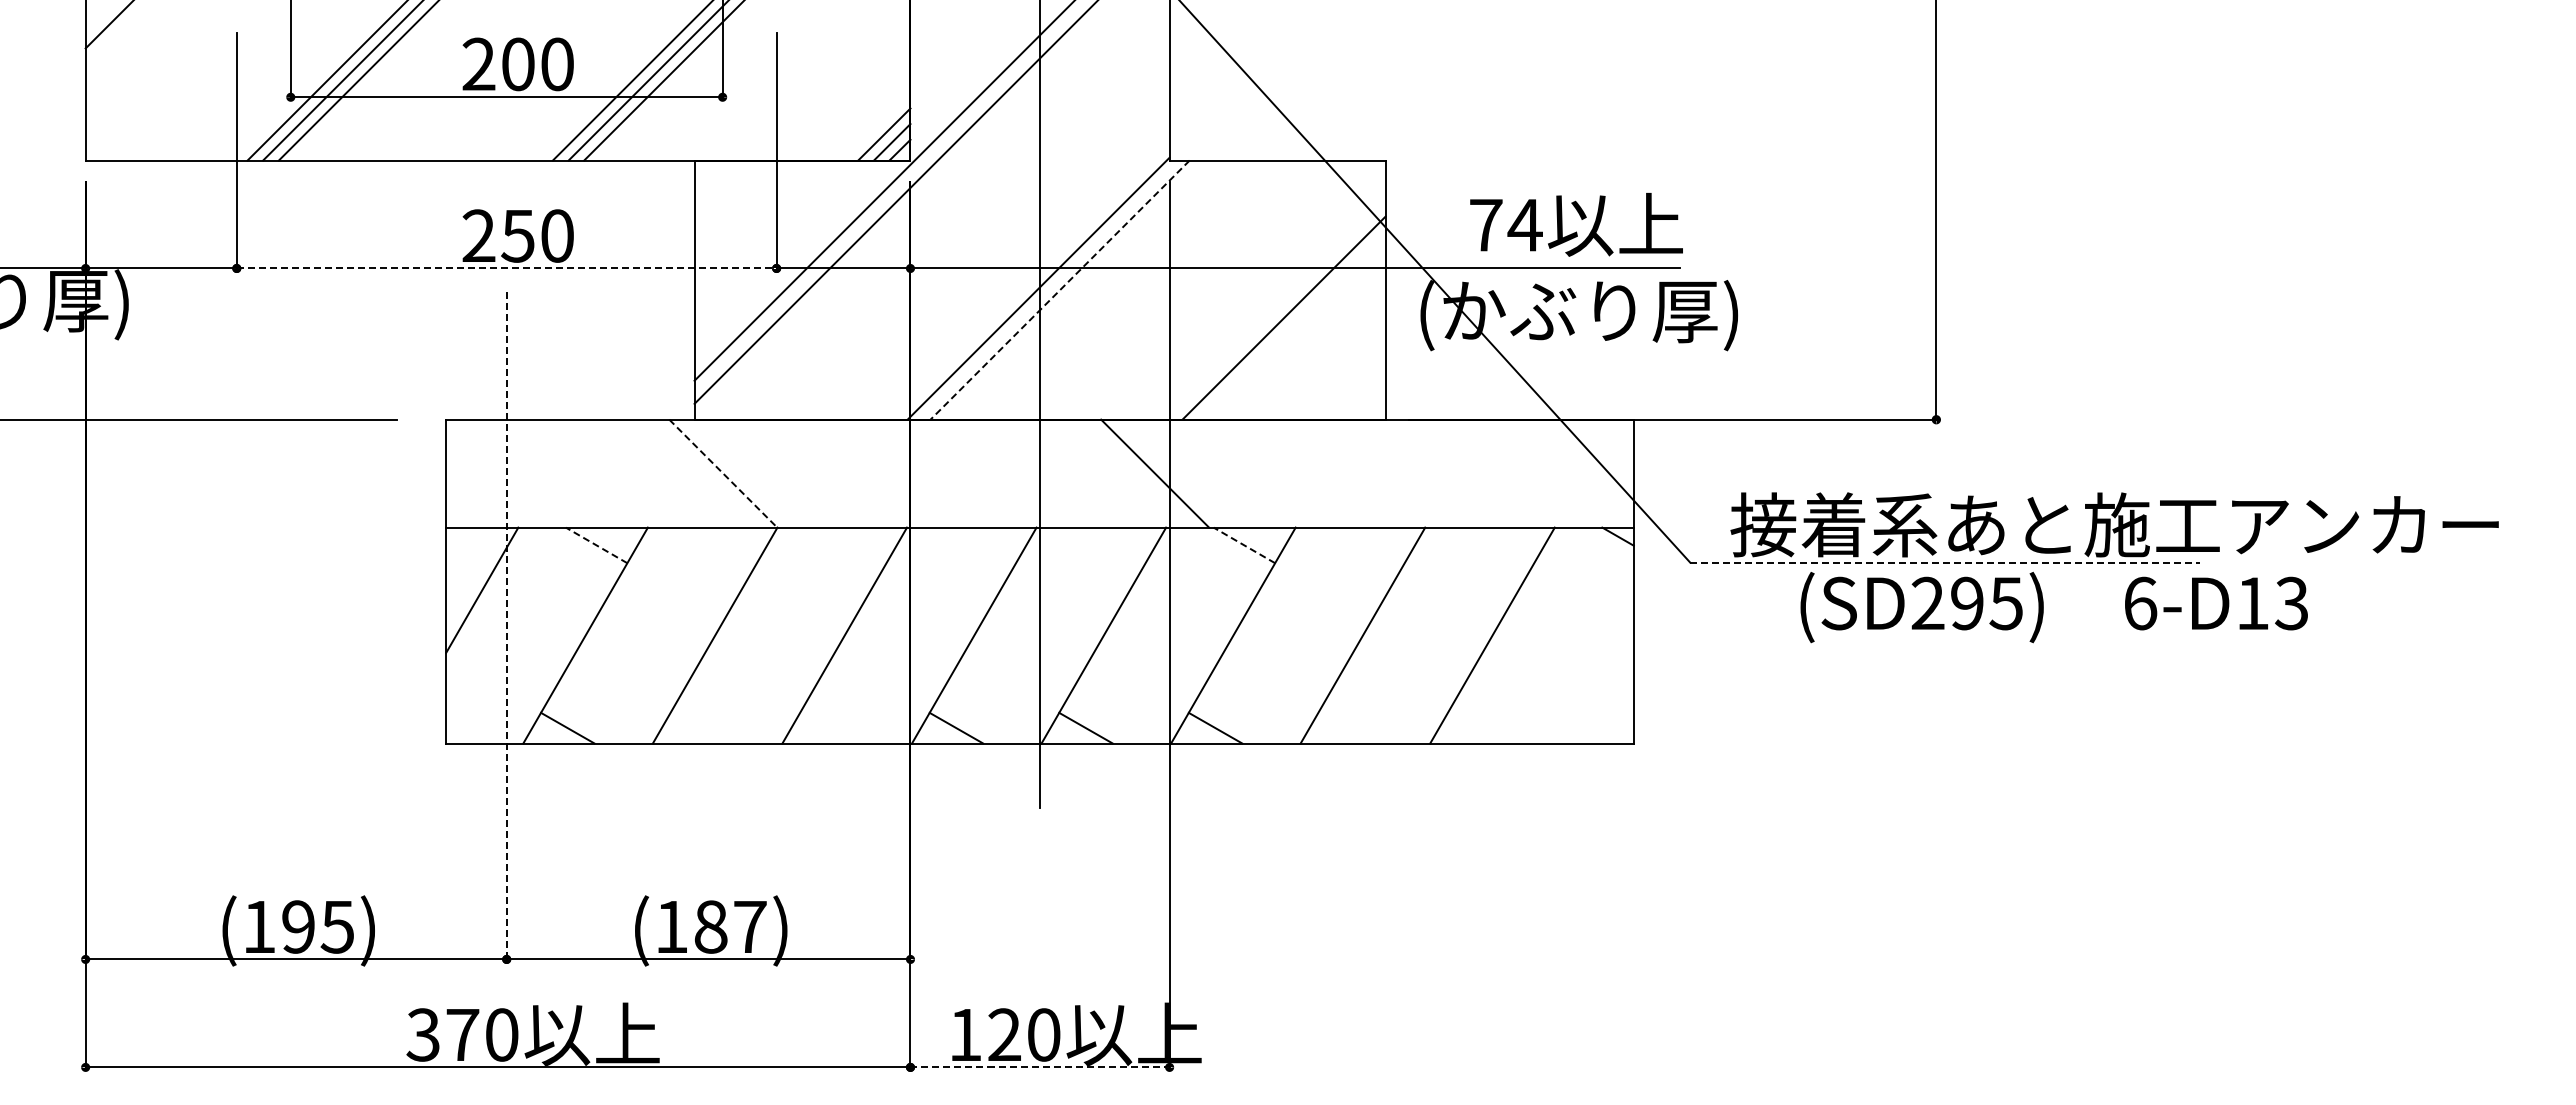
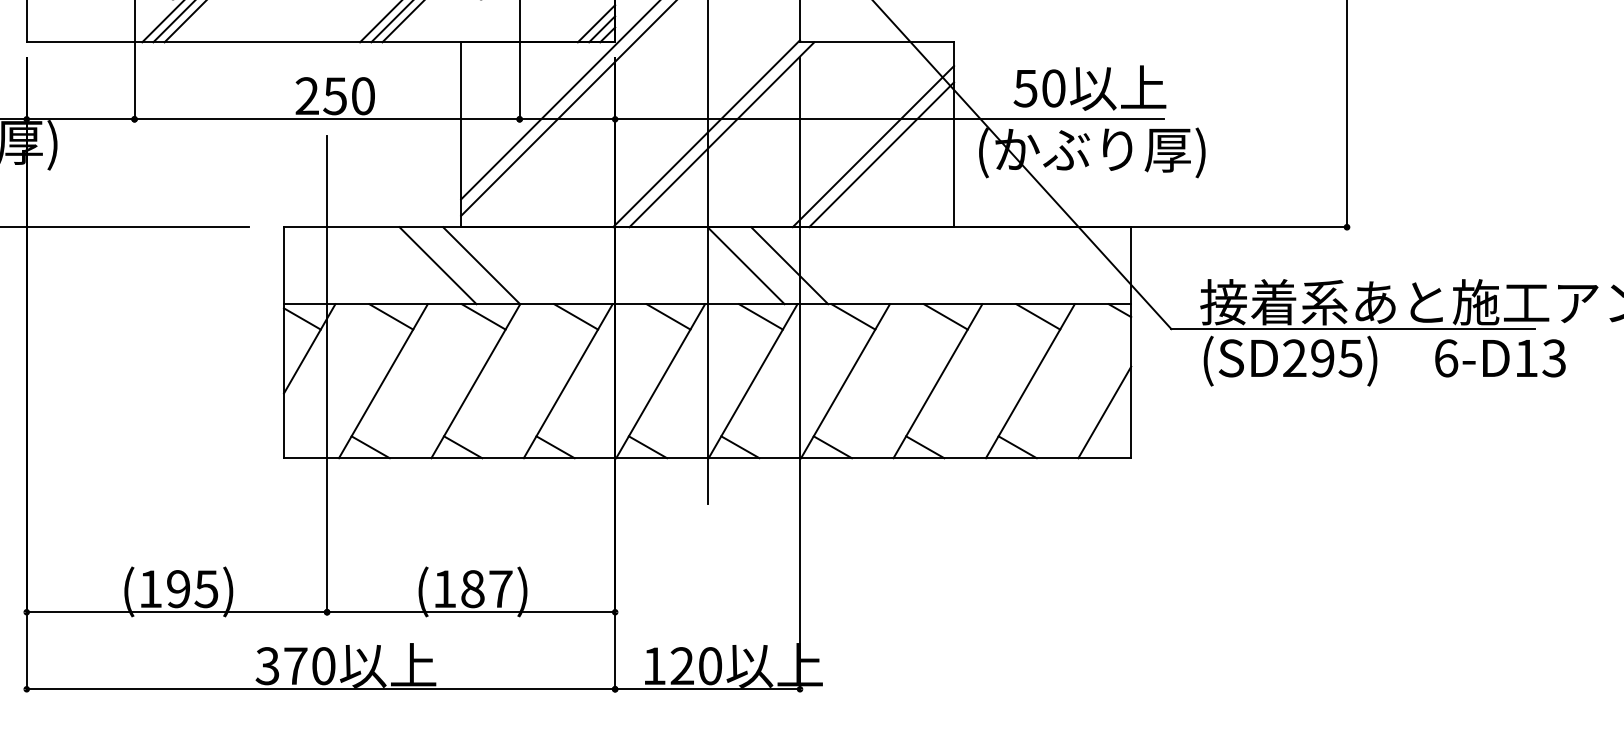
text: (1505, 225) -> (1039, 88), 74 -> 50
line: (506, 268) -> (326, 119), dashed -> solid
line: (1059, 290) -> (721, 135), dashed -> solid
line: (1272, 306) -> (873, 146), added
line: (662, 473) -> (438, 265), added
line: (723, 473) -> (481, 265), dashed -> solid
line: (1094, 473) -> (746, 265), added
line: (596, 545) -> (391, 316), dashed -> solid
line: (725, 545) -> (483, 316), added
line: (855, 545) -> (575, 316), added
line: (985, 545) -> (668, 316), added
line: (1114, 545) -> (760, 316), added
line: (1244, 545) -> (853, 316), dashed -> solid
line: (1373, 545) -> (945, 316), added
line: (1503, 545) -> (1038, 316), added
line: (471, 548) -> (301, 319), added
line: (1945, 562) -> (1353, 329), dashed -> solid
text: (2053, 607) -> (1384, 361), moved
line: (506, 626) -> (326, 374), dashed -> solid
line: (1596, 679) -> (1104, 412), added
line: (697, 727) -> (463, 446), added
line: (826, 727) -> (555, 446), added
line: (1344, 727) -> (924, 446), added
line: (1474, 727) -> (1017, 446), added
line: (1040, 1067) -> (707, 689), dashed -> solid

